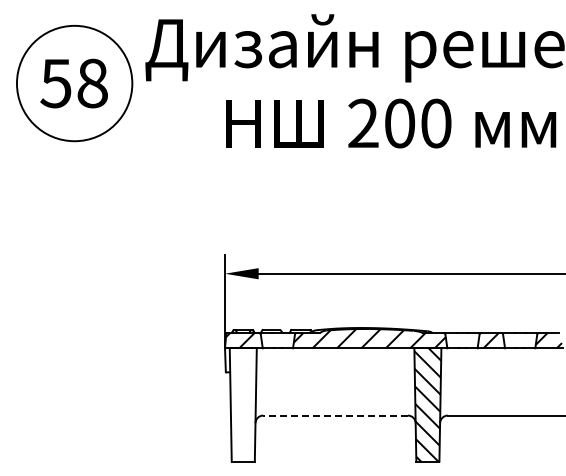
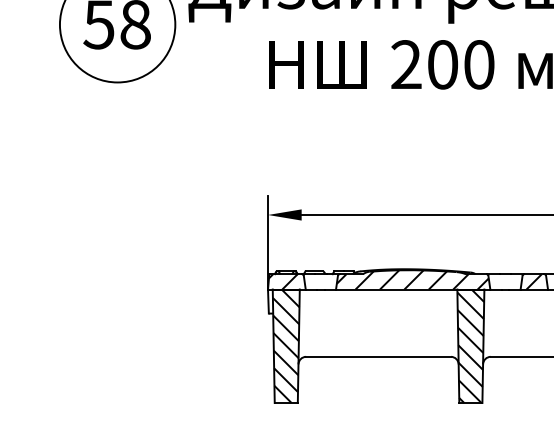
hatch: (242, 404) -> (285, 345), added
line: (335, 415) -> (378, 356), dashed -> solid

